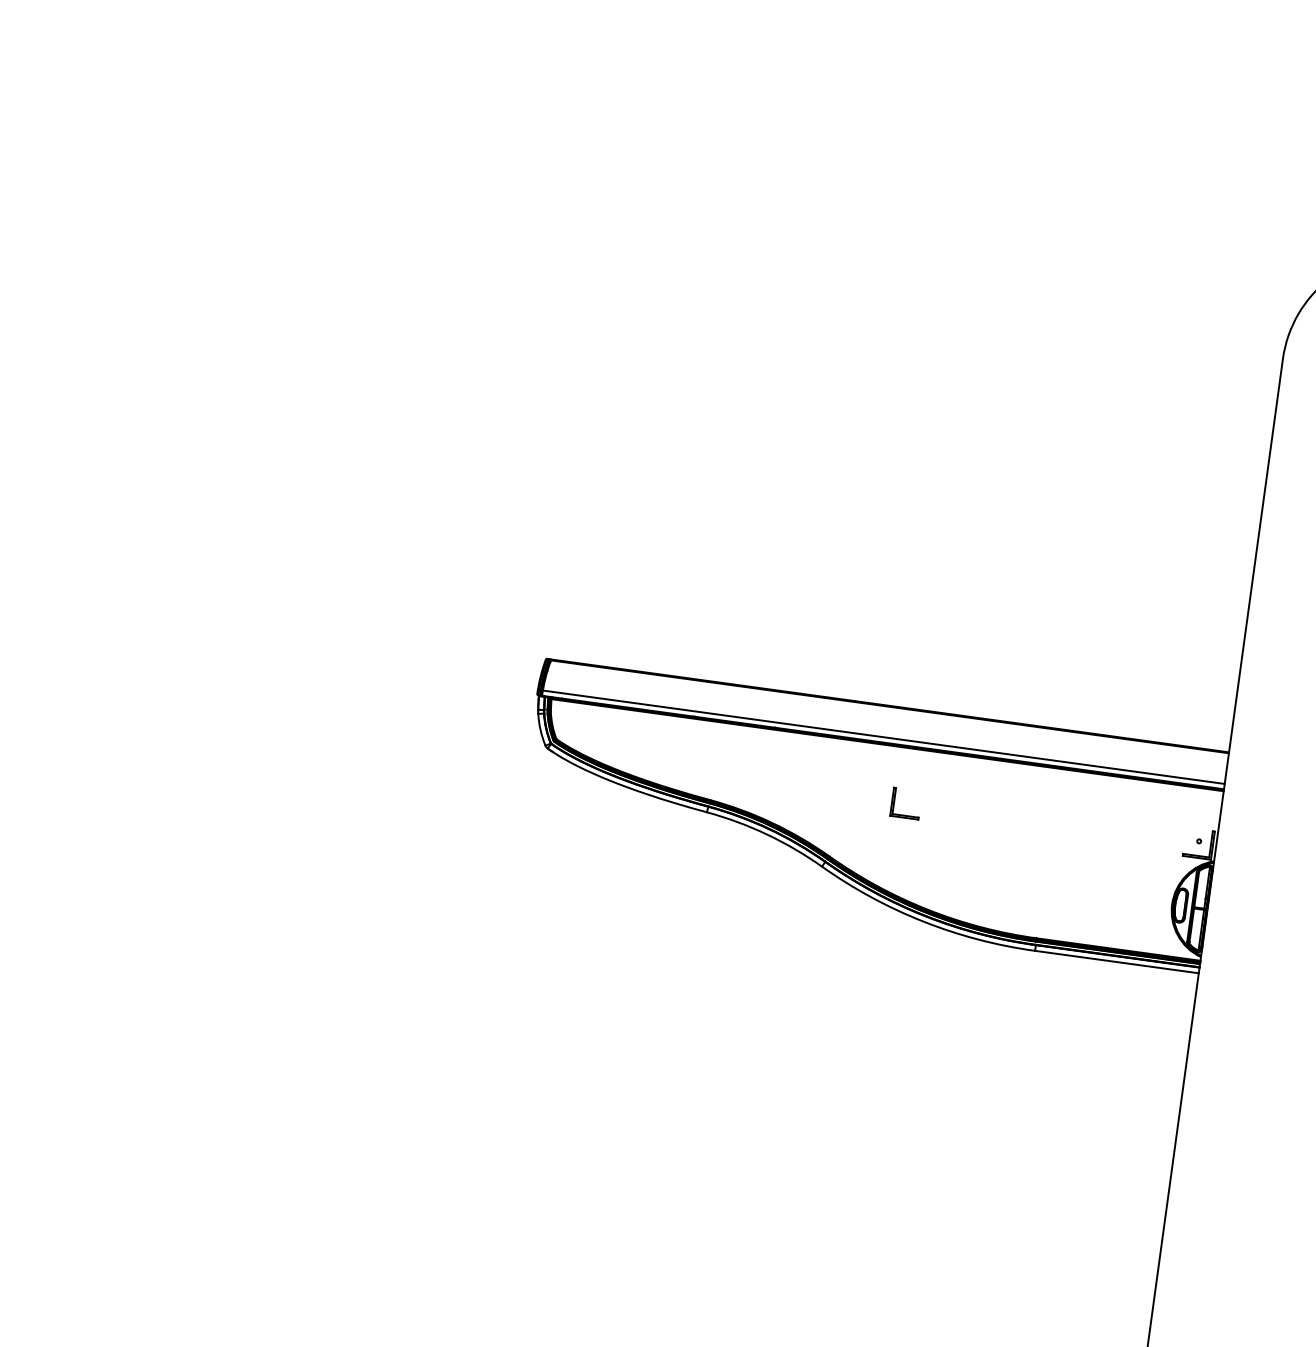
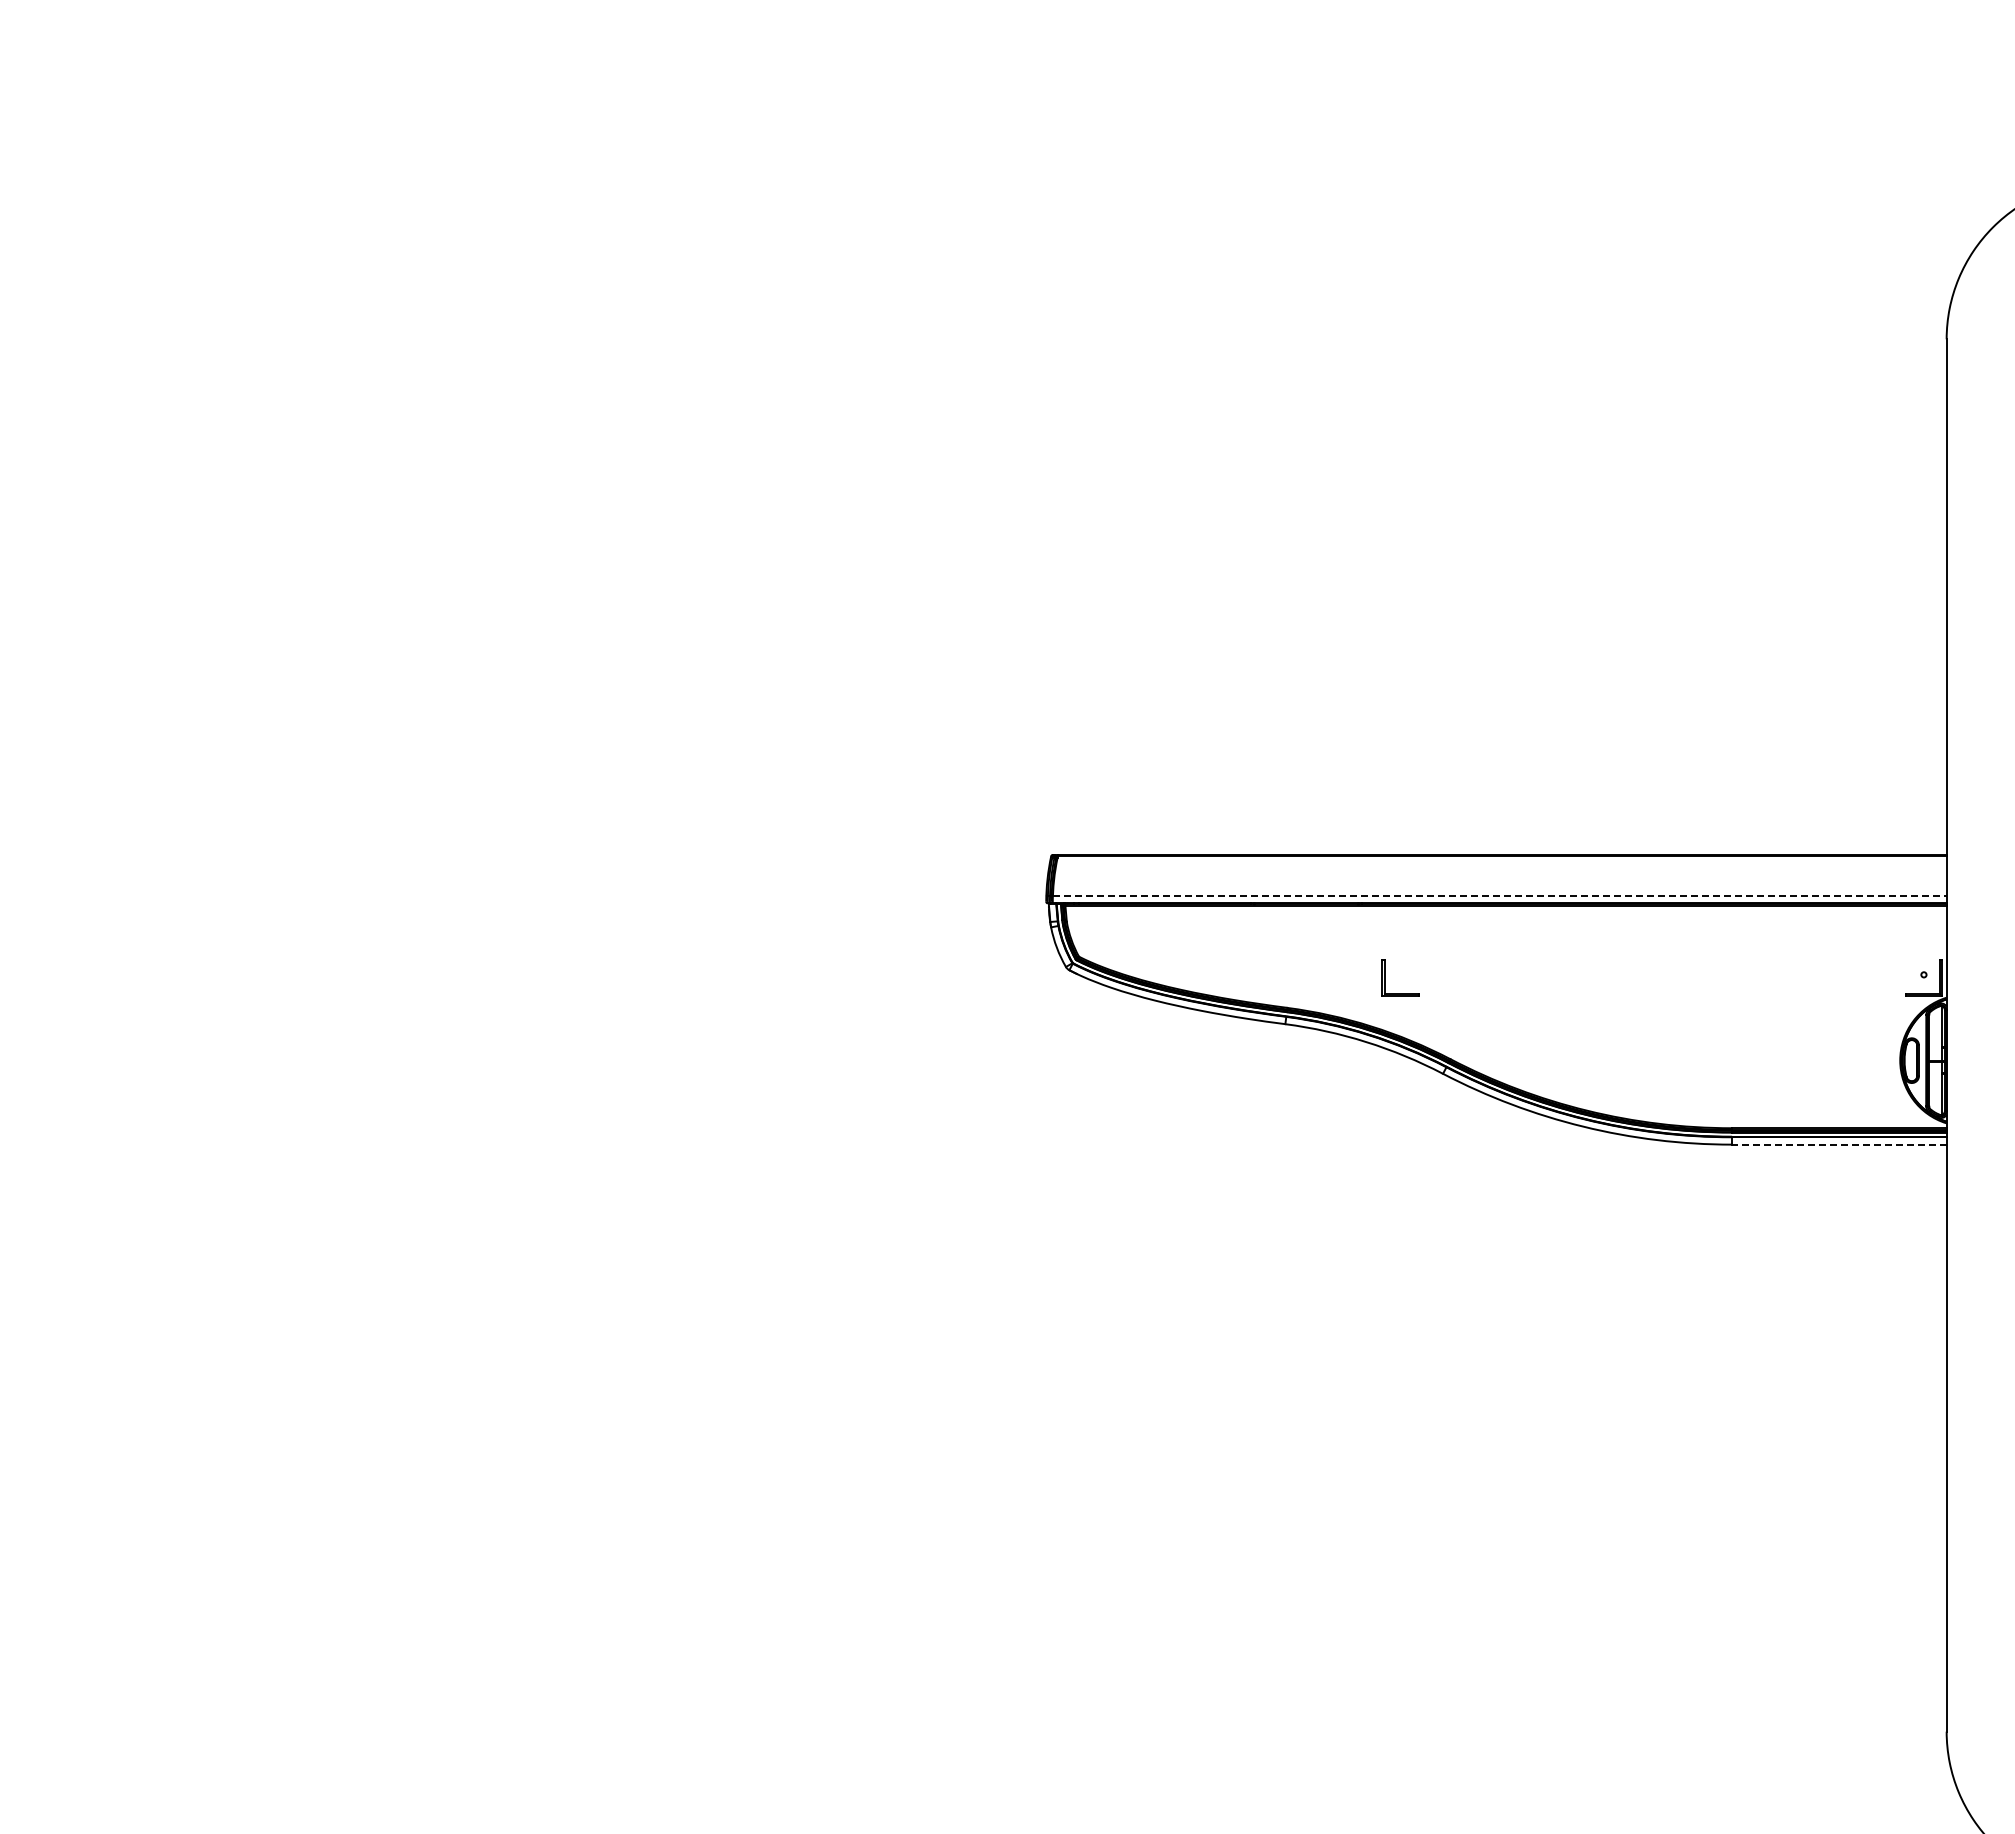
line: (883, 737) -> (1499, 896), solid -> dashed
part: (894, 801) -> (1385, 977), moved
line: (1116, 961) -> (1838, 1144), solid -> dashed

